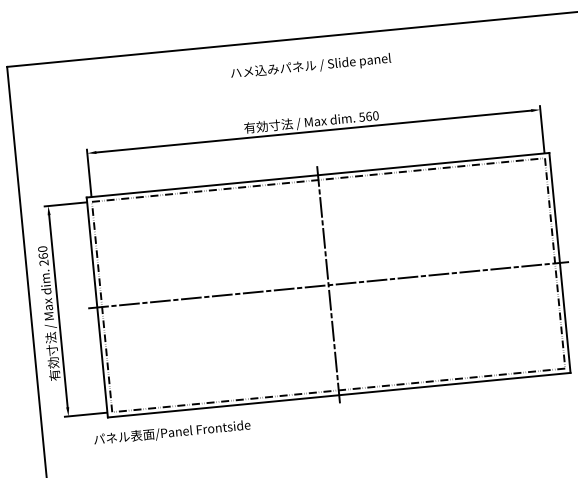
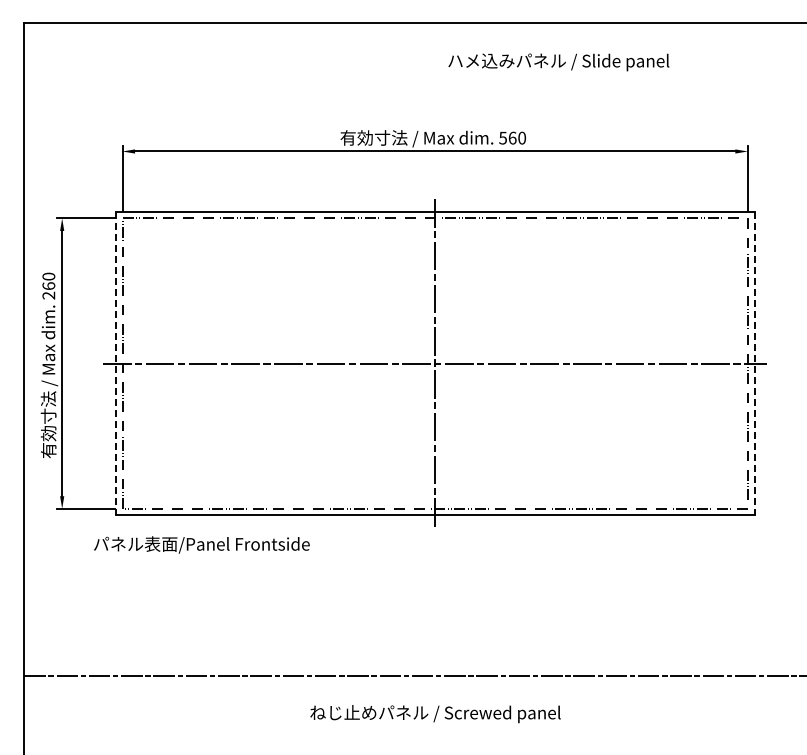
text: (310, 66) -> (558, 62), moved
line: (559, 262) -> (754, 363), solid -> dashed
line: (97, 307) -> (115, 363), solid -> dashed

